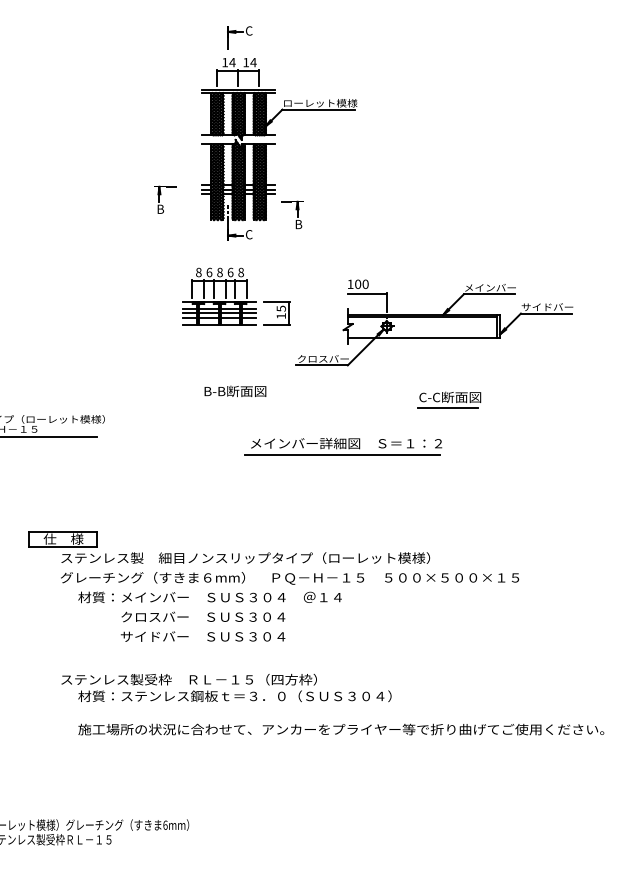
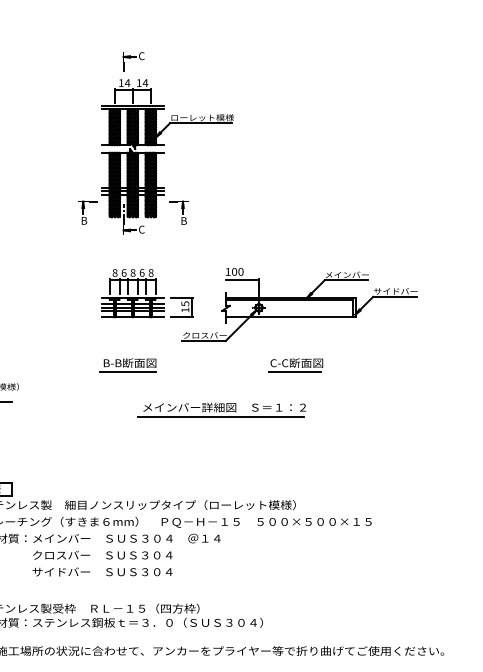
part: (165, 199) -> (88, 212), moved
part: (236, 296) -> (147, 293), moved
part: (449, 399) -> (296, 364), moved
line: (232, 402) -> (127, 372), added

